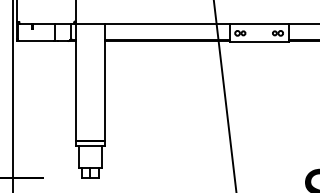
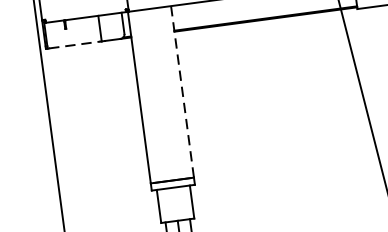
line: (37, 41) -> (75, 45), solid -> dashed
line: (105, 82) -> (183, 92), solid -> dashed

